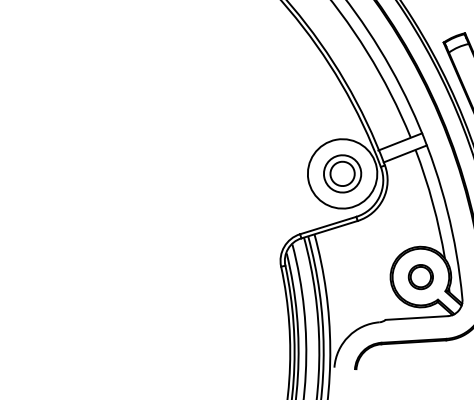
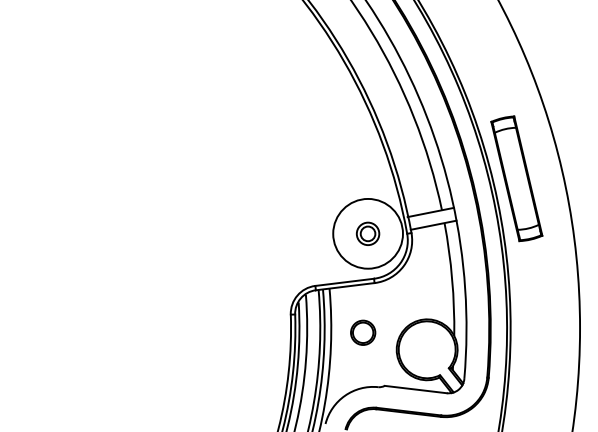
part: (341, 173) -> (367, 233), size x0.6
part: (421, 276) -> (363, 332), moved

